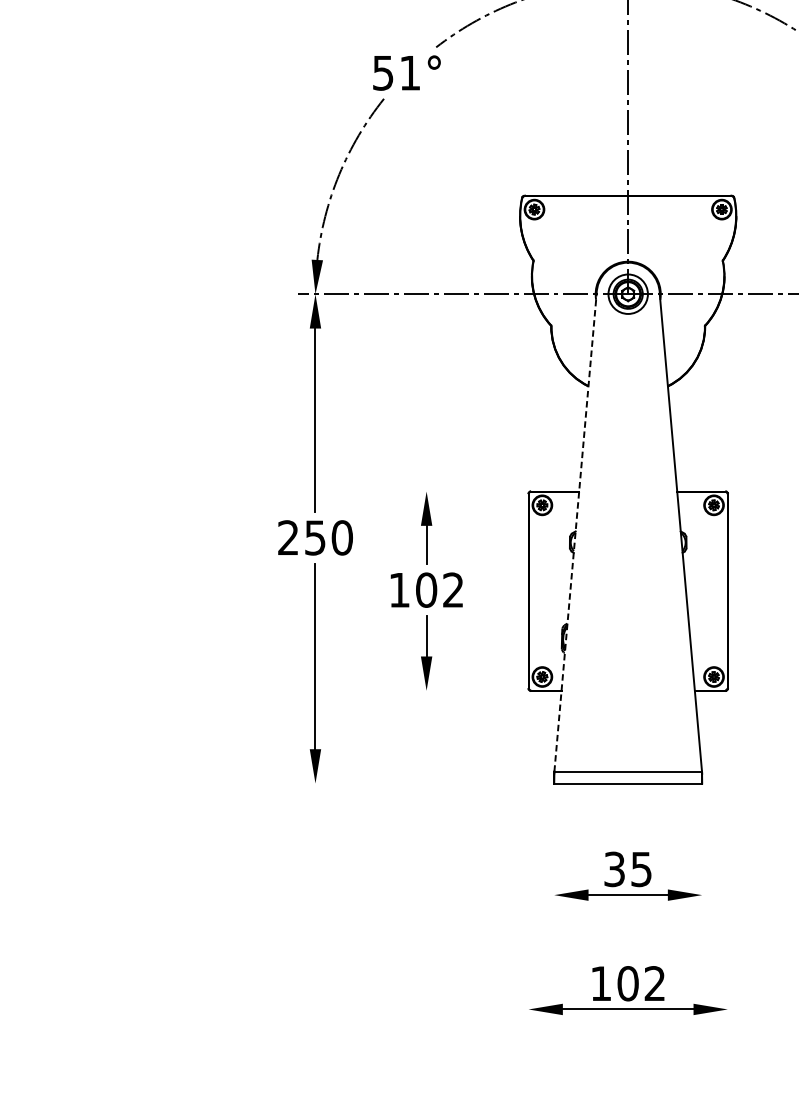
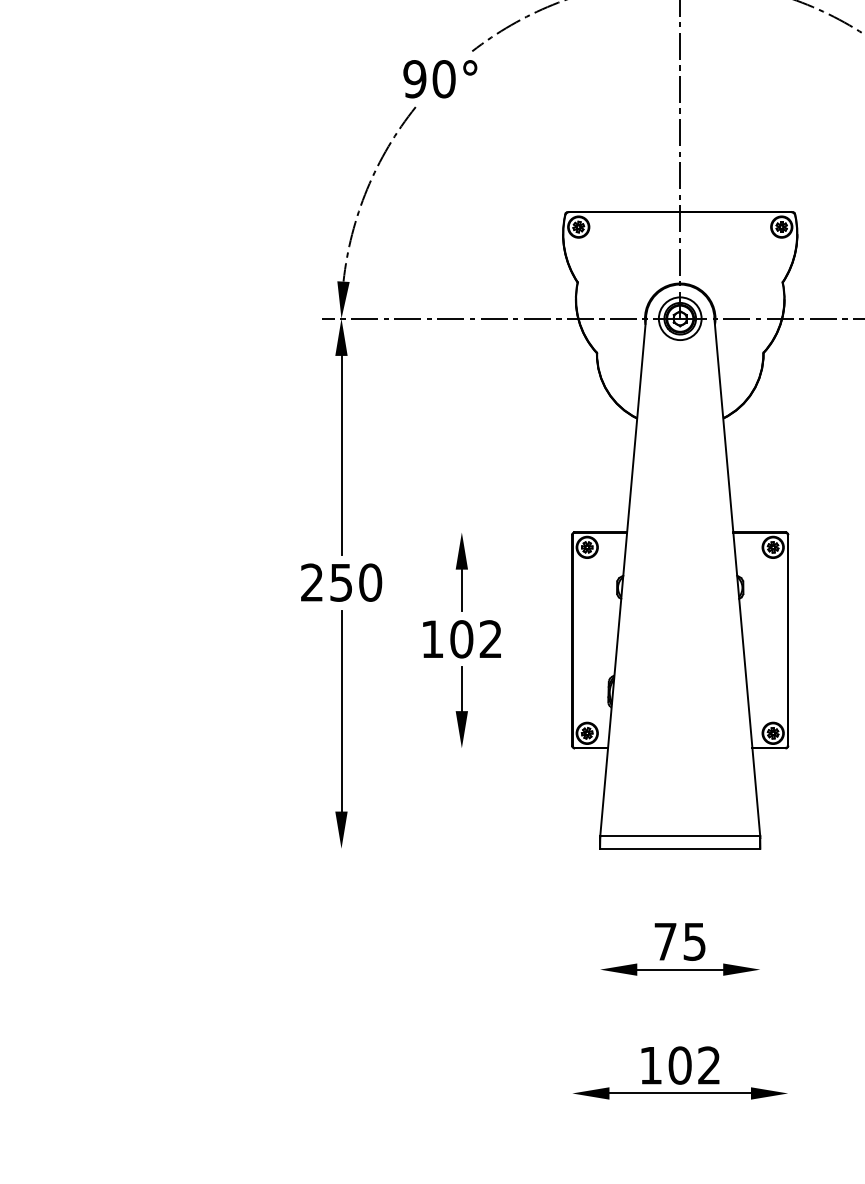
text: (396, 73) -> (429, 79), 51° -> 90°
line: (575, 533) -> (623, 577), dashed -> solid
text: (614, 869) -> (665, 941), 35 -> 75

